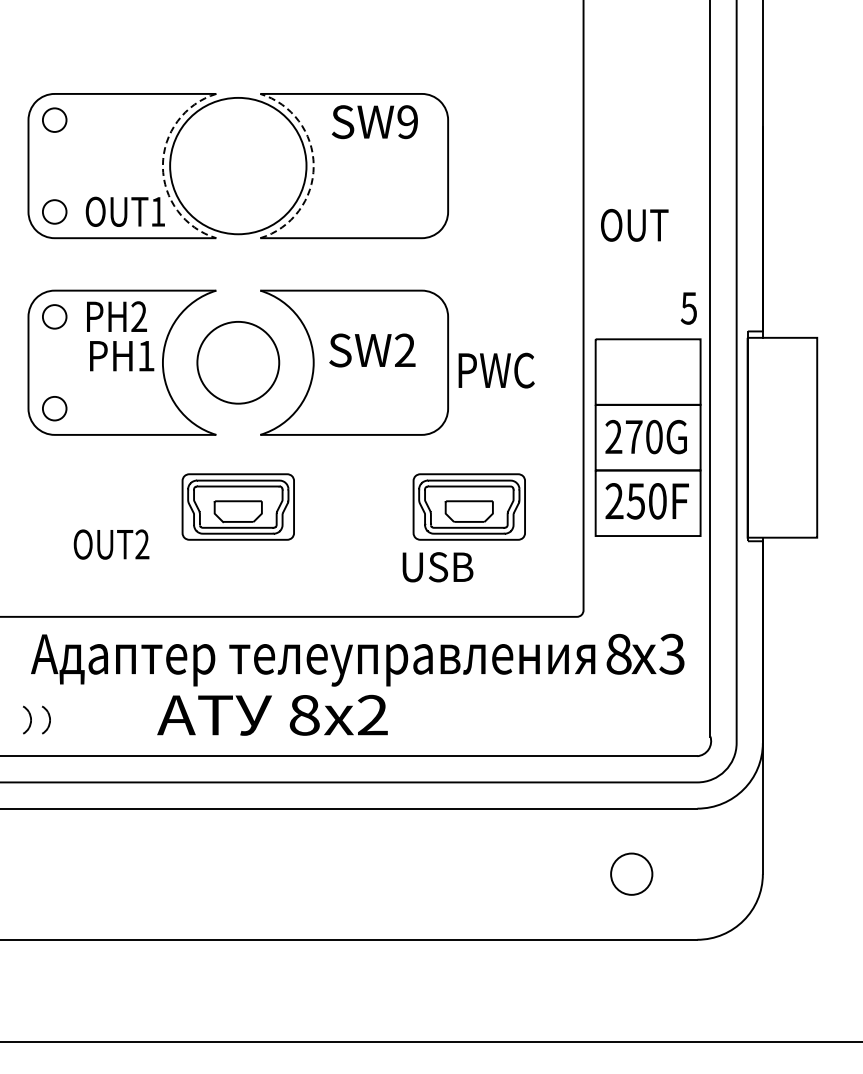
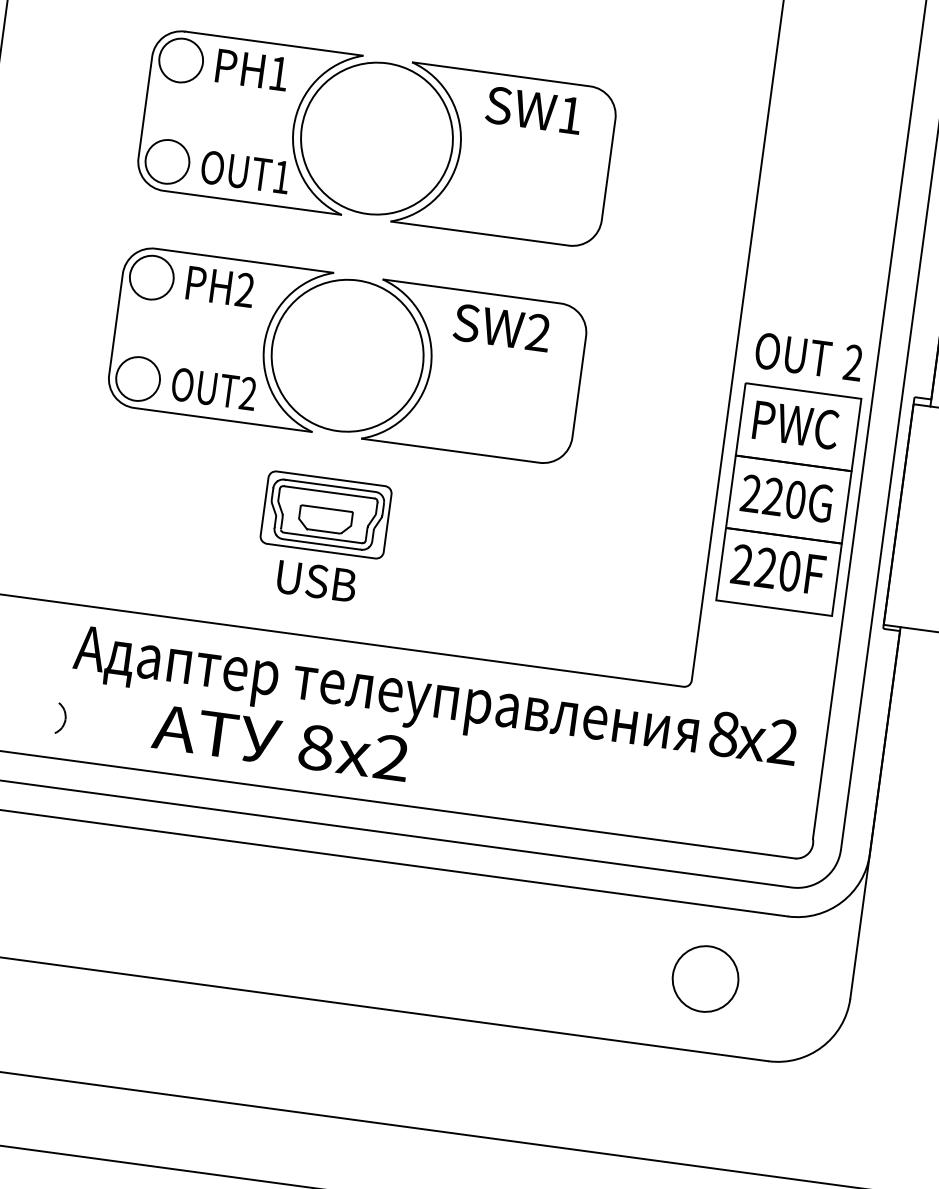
circle: (54, 119) -> (181, 59), size x1.67
text: (407, 122) -> (570, 115), SW9 -> SW1
arc: (162, 166) -> (293, 127), dashed -> solid
arc: (313, 166) -> (459, 150), dashed -> solid
circle: (54, 211) -> (167, 161), size x1.67
text: (634, 225) -> (793, 354), moved
text: (688, 307) -> (852, 361), 5 -> 2
circle: (54, 316) -> (151, 277), size x1.67
text: (372, 350) -> (502, 328), moved
text: (122, 356) -> (252, 70), moved
circle: (238, 362) -> (347, 355), size x1.67
text: (496, 370) -> (795, 425), moved
circle: (54, 408) -> (137, 378), size x1.67
text: (633, 436) -> (772, 496), 270G -> 220G
text: (635, 501) -> (765, 568), 250F -> 220F
part: (468, 506) -> (580, 548), removed
text: (111, 544) -> (214, 389), moved
text: (437, 567) -> (316, 581), moved
text: (671, 654) -> (782, 742), 3 -> 2
text: (272, 714) -> (280, 742), moved
part: (46, 719) -> (82, 720), removed
circle: (631, 873) -> (705, 978), size x1.43

